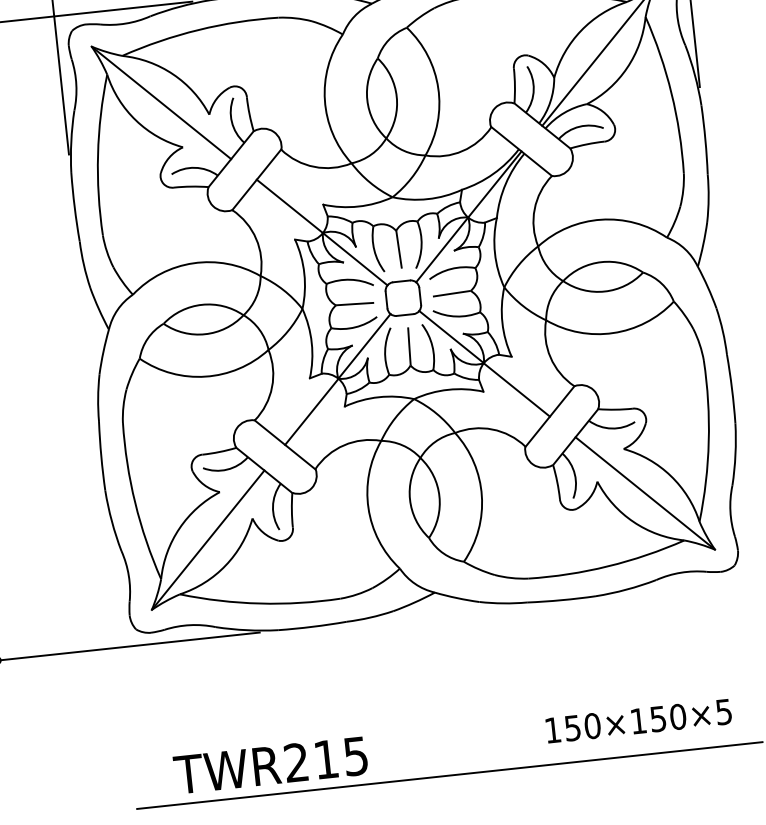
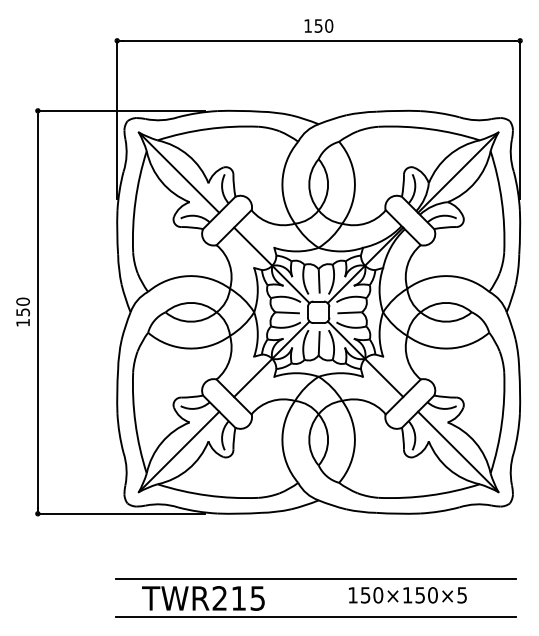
line: (443, 717) -> (315, 579), added
text: (638, 721) -> (407, 595), moved

